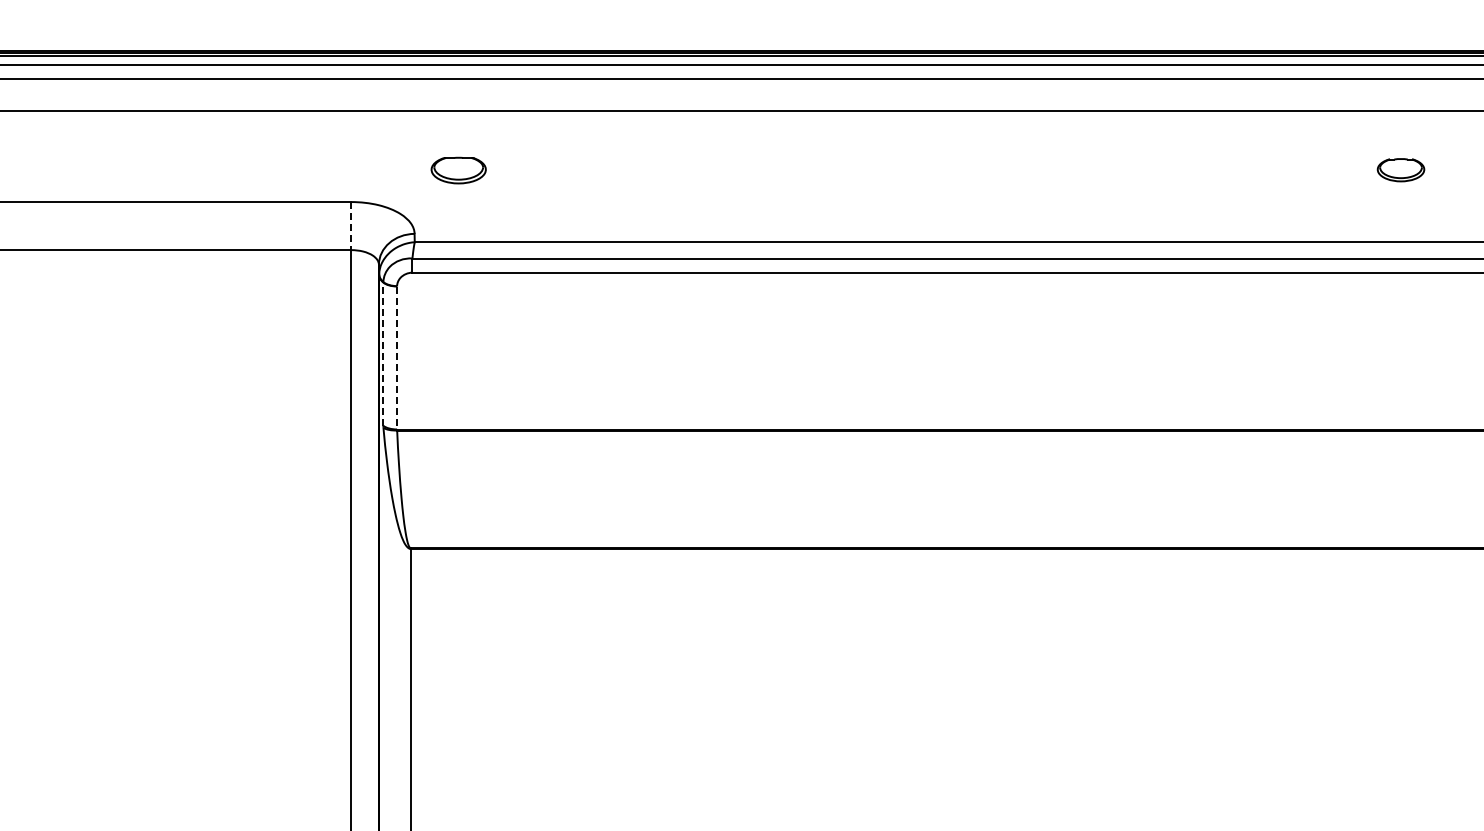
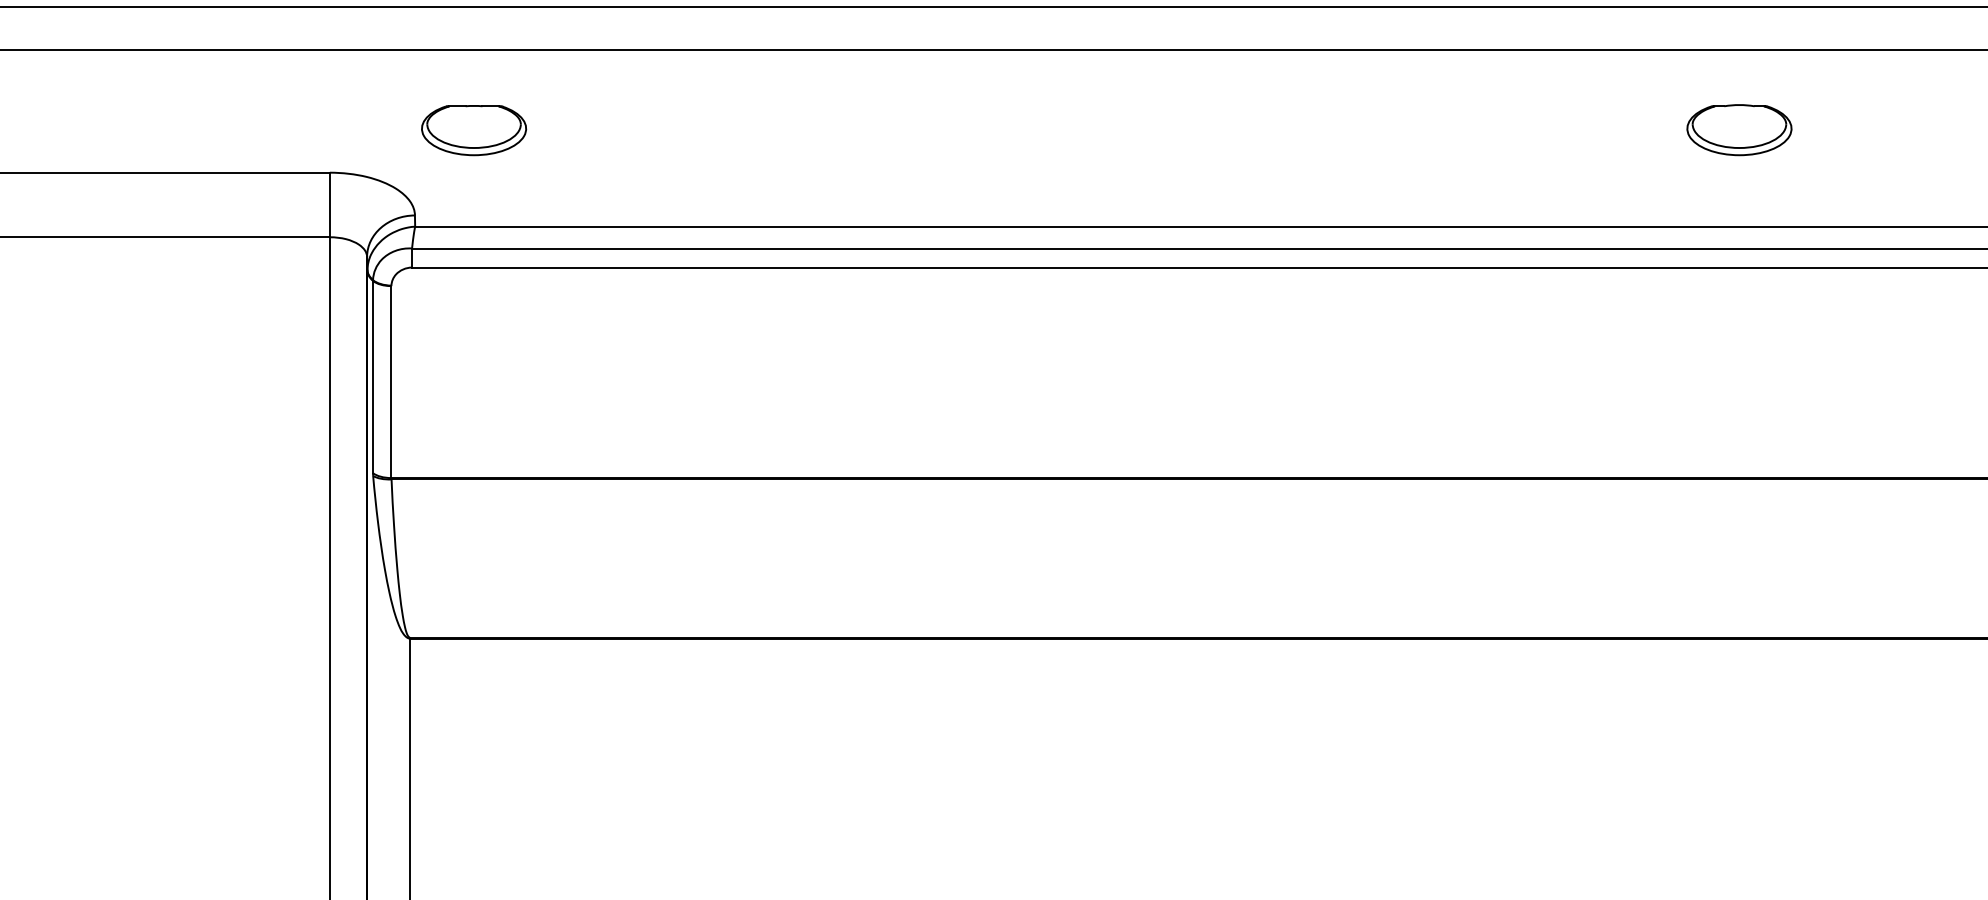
part: (1400, 169) -> (1738, 129), size x1.67
part: (458, 170) -> (473, 130), size x1.43
line: (351, 226) -> (330, 205), dashed -> solid
line: (383, 354) -> (373, 377), dashed -> solid
line: (397, 358) -> (392, 382), dashed -> solid

